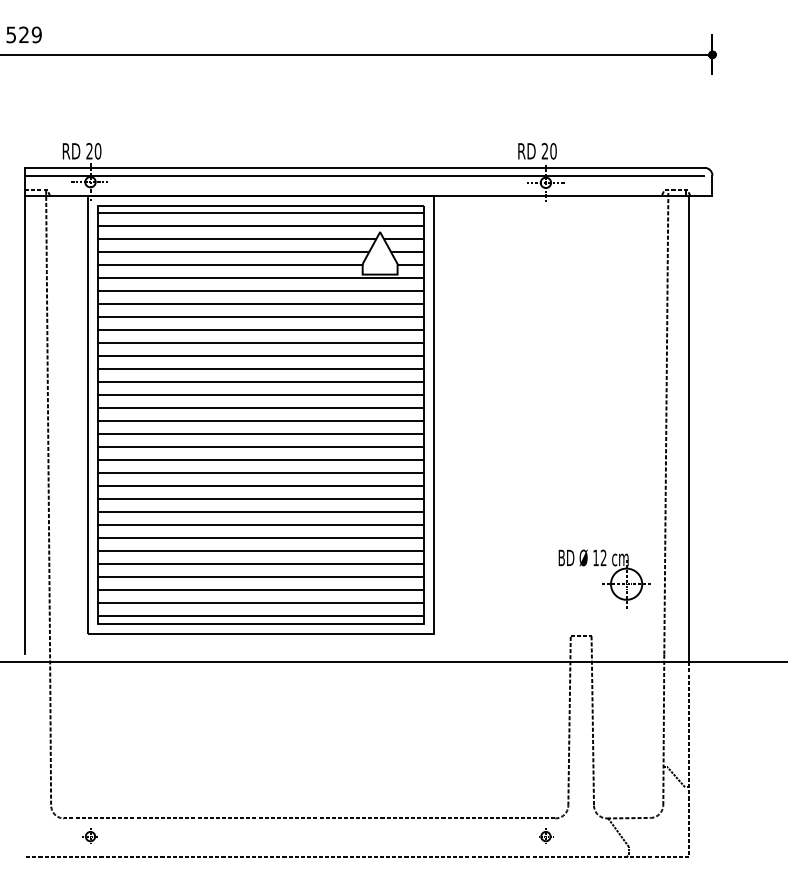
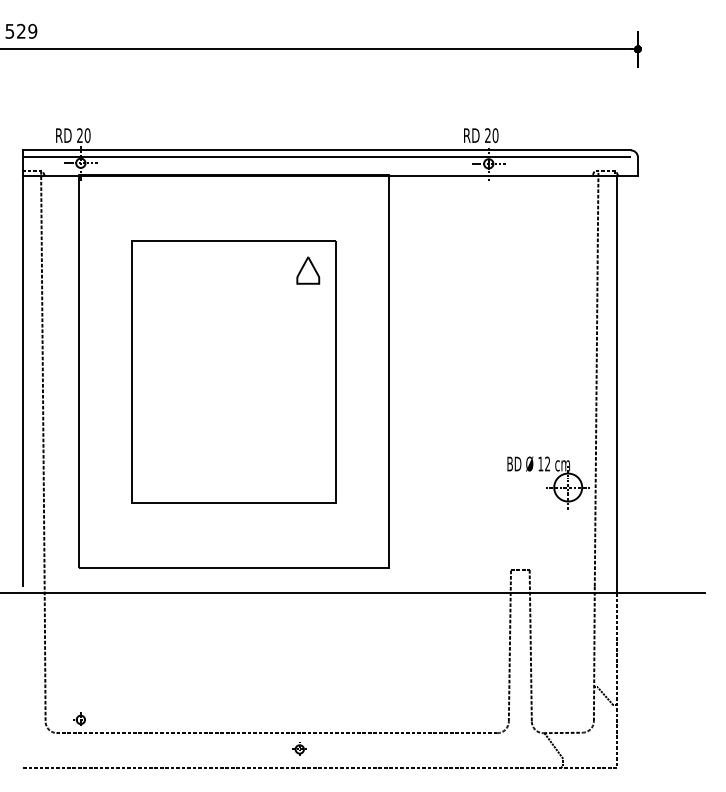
part: (260, 414) -> (233, 371), size x0.7
part: (604, 578) -> (548, 482), moved
part: (89, 835) -> (79, 718), moved
part: (546, 835) -> (300, 748), moved

